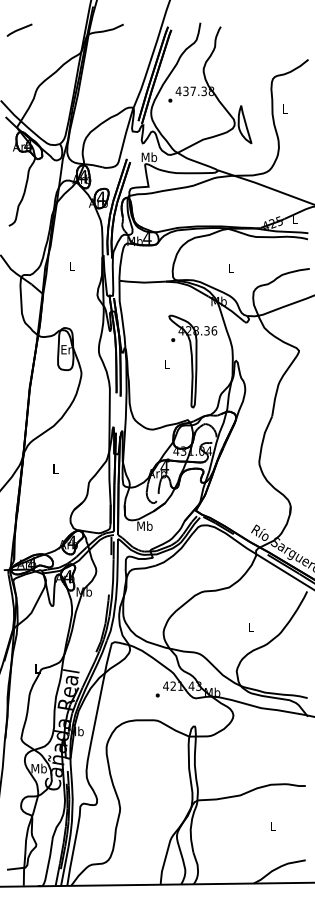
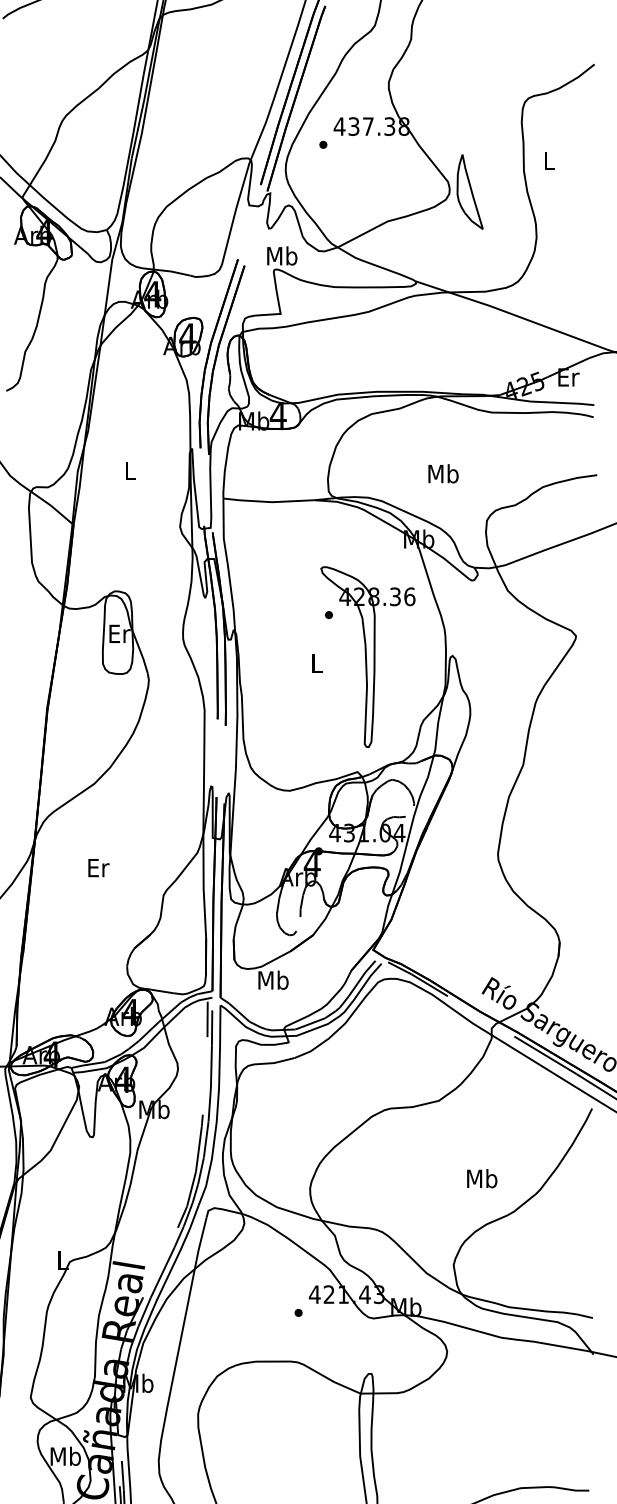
text: (295, 218) -> (569, 376), L -> Er
text: (231, 267) -> (443, 472), L -> Mb
text: (55, 468) -> (97, 867), L -> Er
text: (250, 626) -> (480, 1177), L -> Mb

